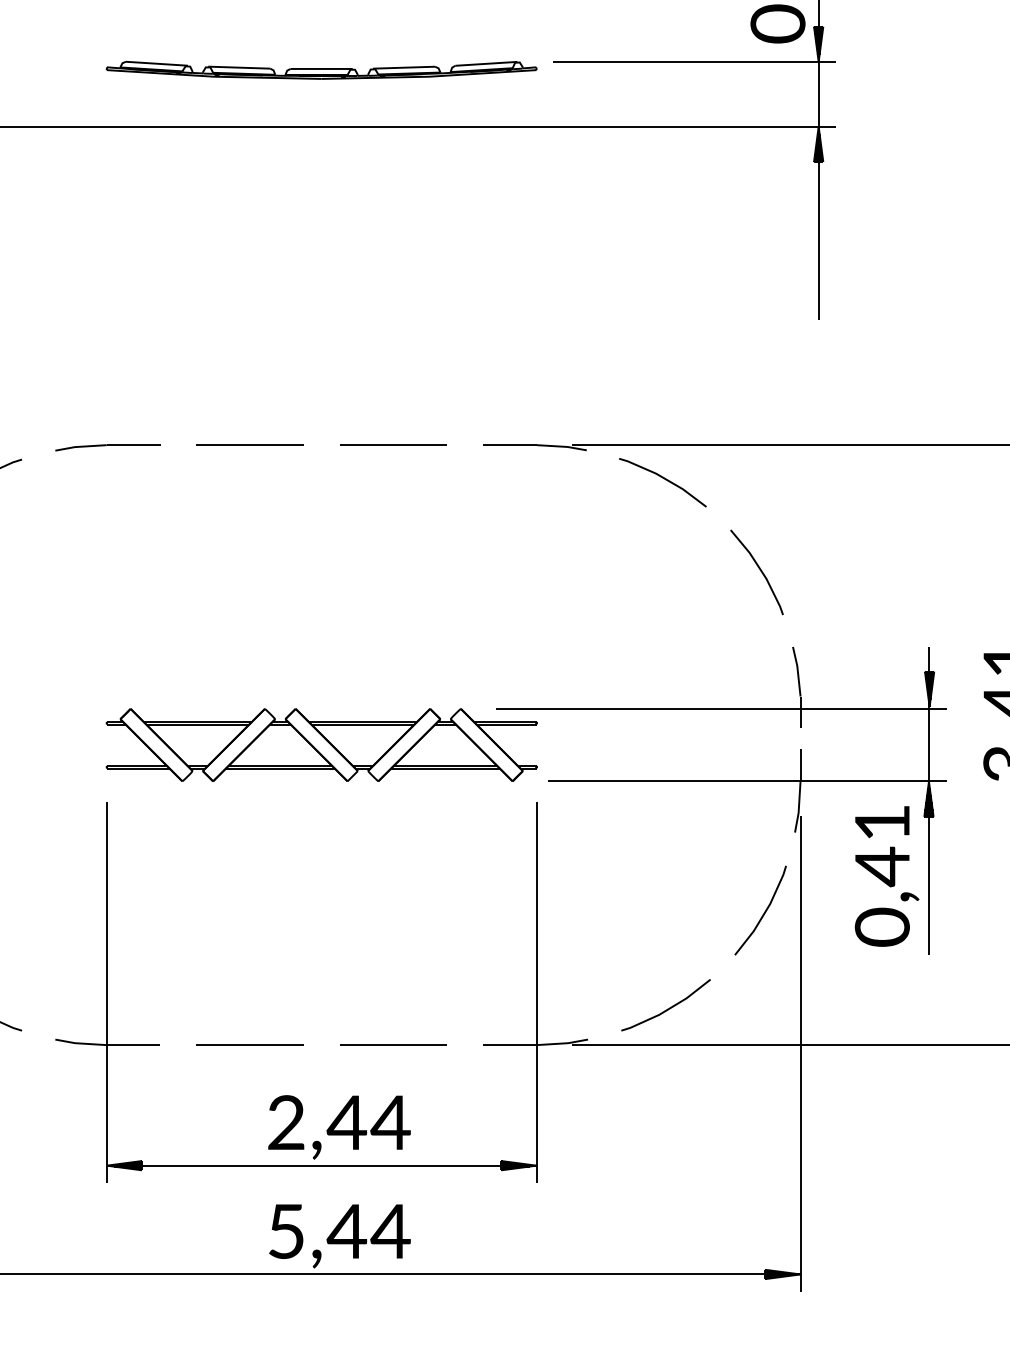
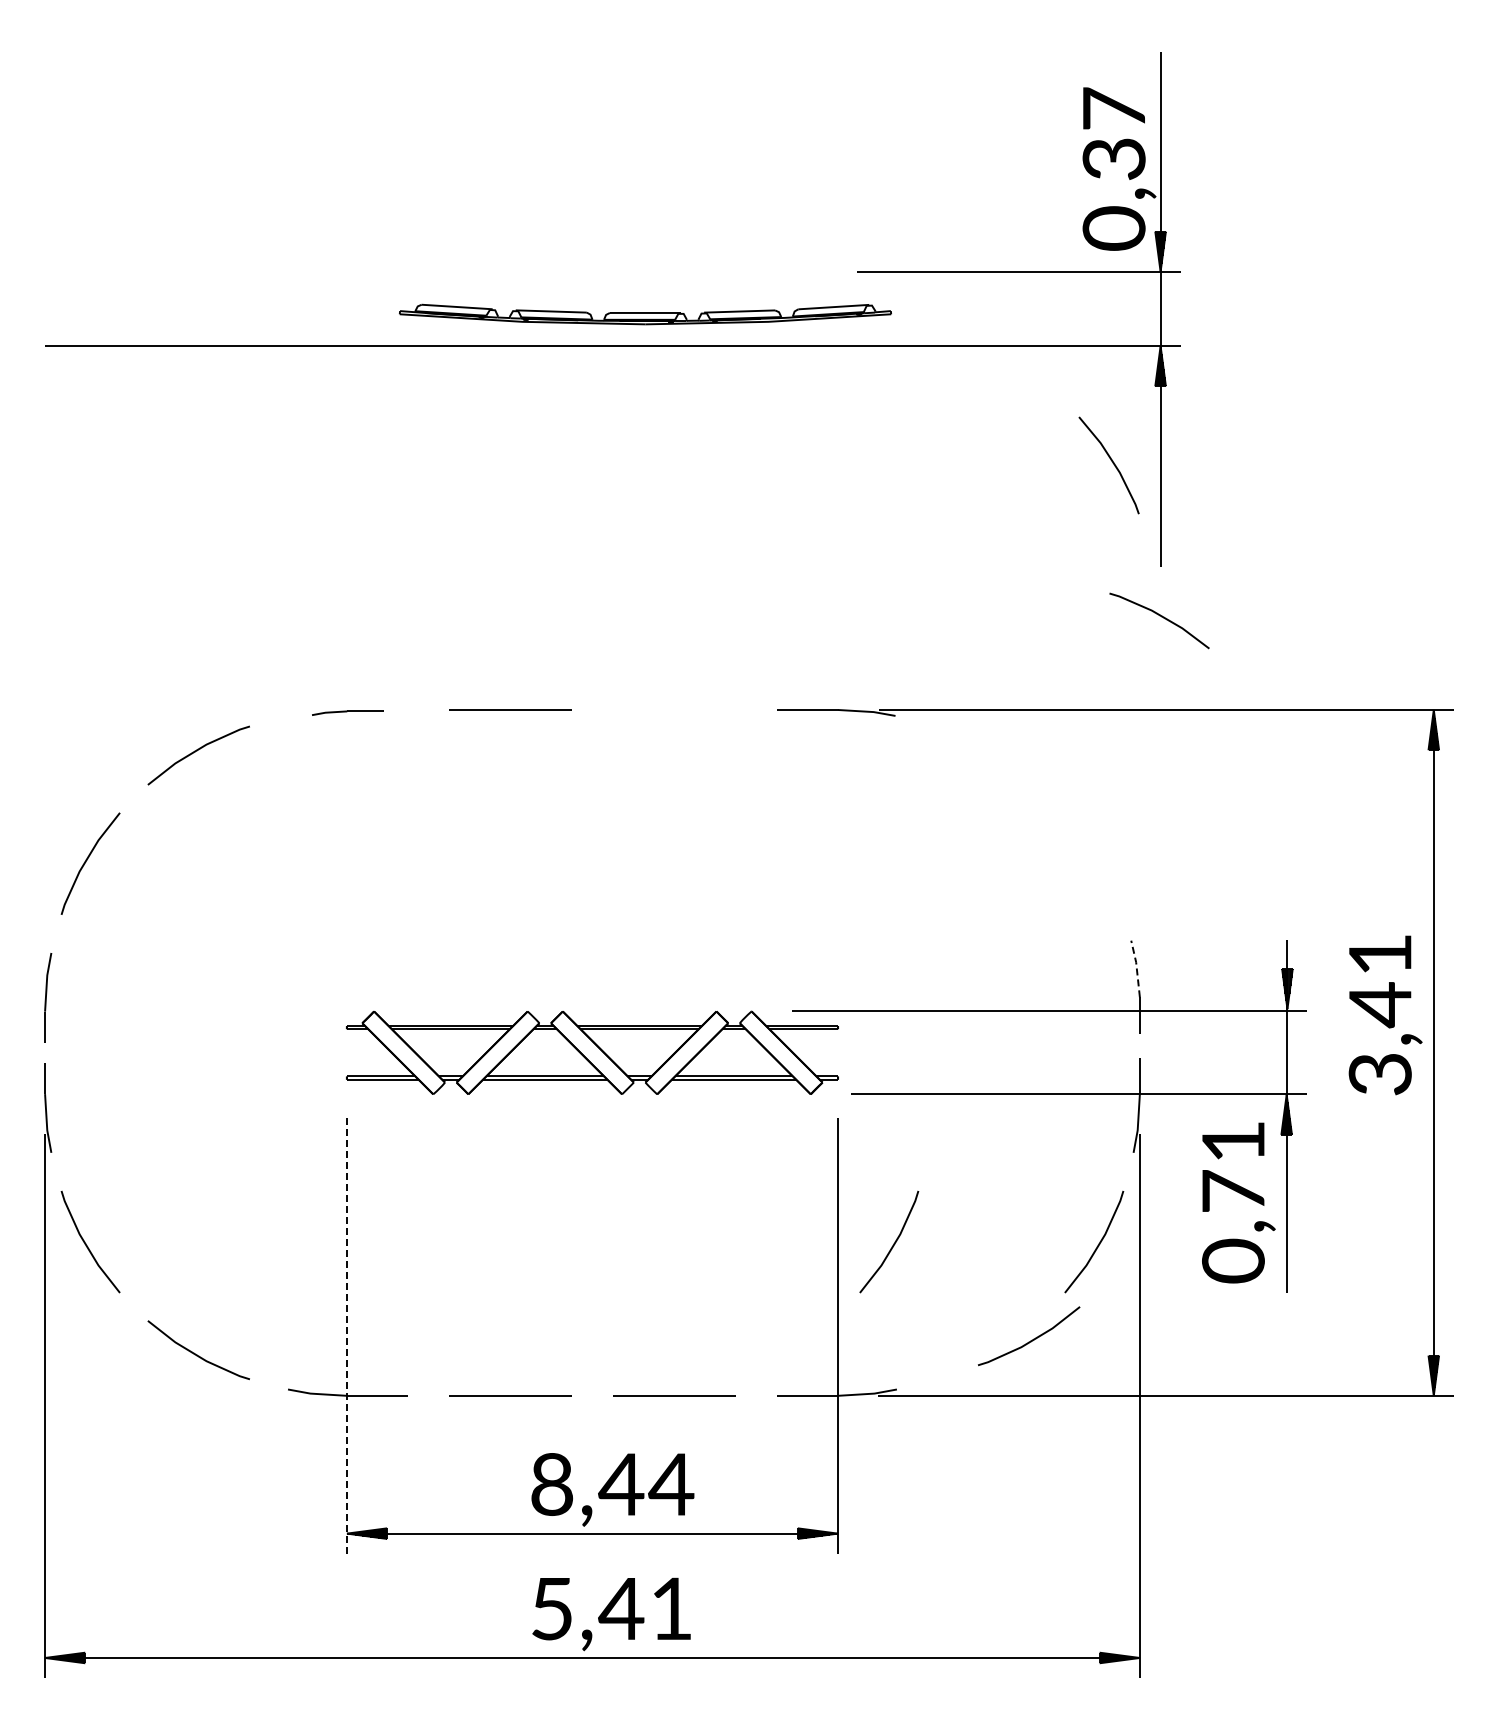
part: (321, 70) -> (645, 314), moved
line: (393, 444) -> (674, 709), removed
part: (107, 448) -> (347, 713), size x0.6
line: (664, 479) -> (1161, 617), moved
line: (759, 570) -> (1112, 463), moved
line: (797, 671) -> (1136, 968), solid -> dashed
text: (882, 867) -> (1233, 1192), 0,41 -> 0,71
line: (585, 911) -> (893, 1243), added
line: (106, 993) -> (346, 1336), solid -> dashed
line: (667, 1008) -> (1030, 1340), moved
text: (286, 1122) -> (552, 1484), 2,44 -> 8,44
text: (390, 1231) -> (671, 1608), 5,44 -> 5,41

